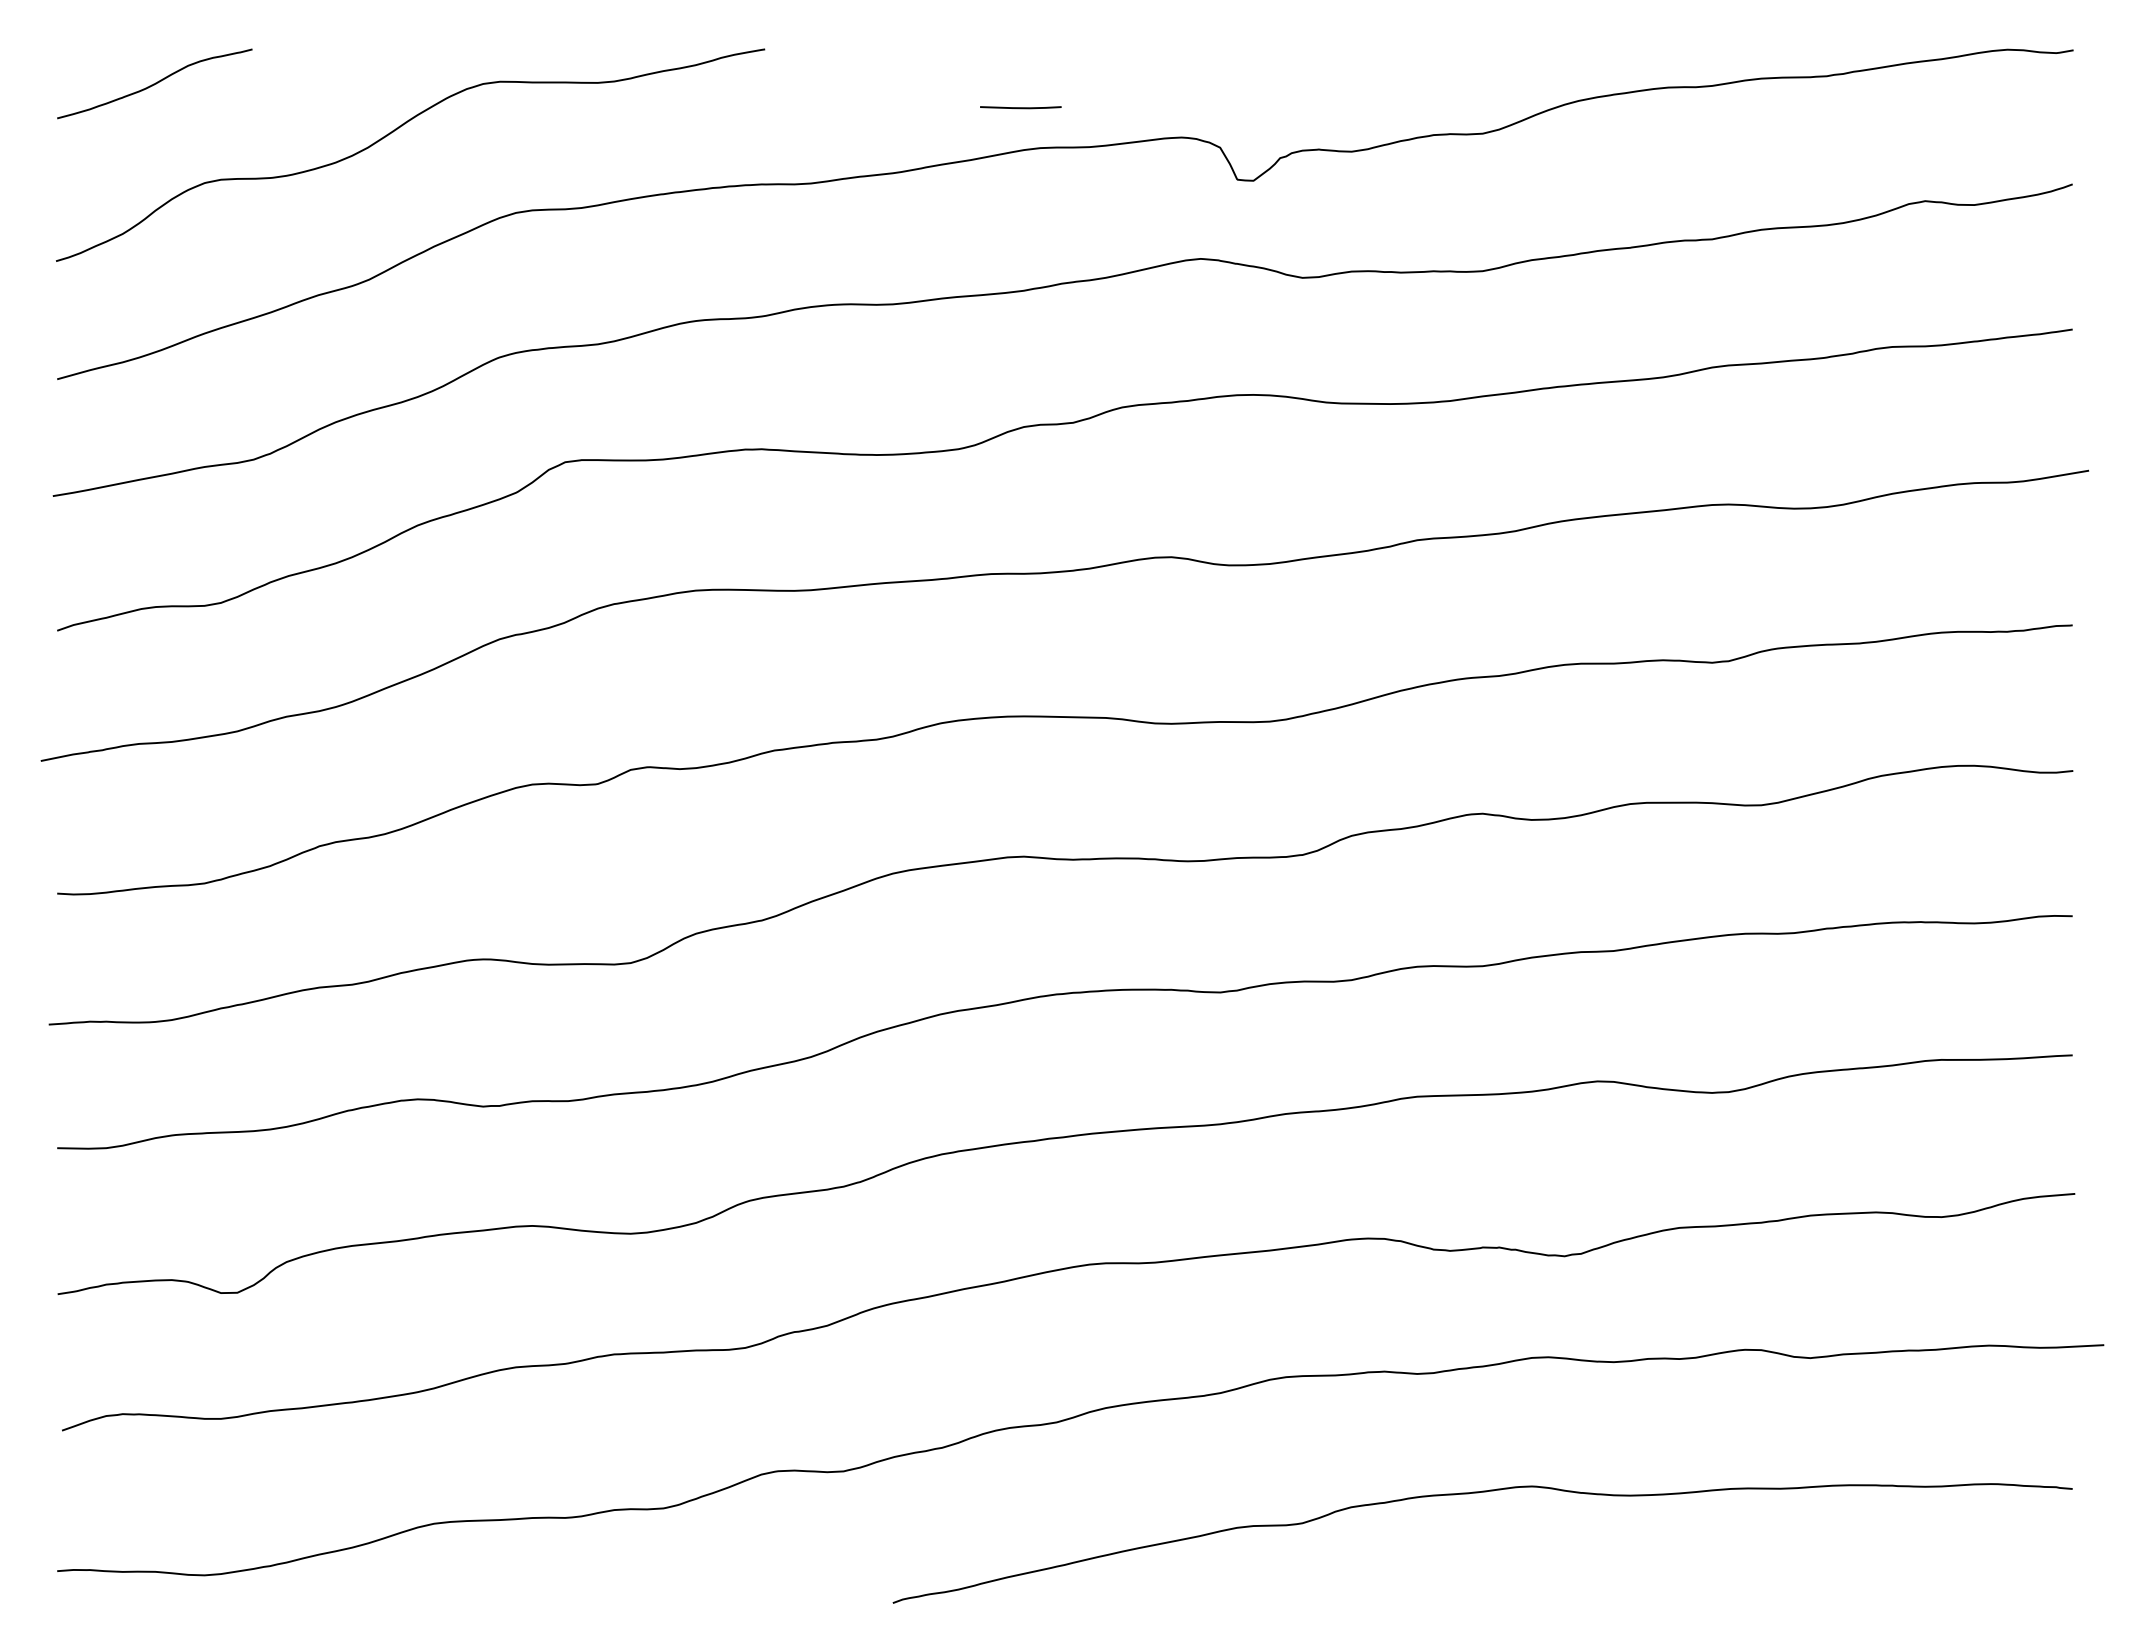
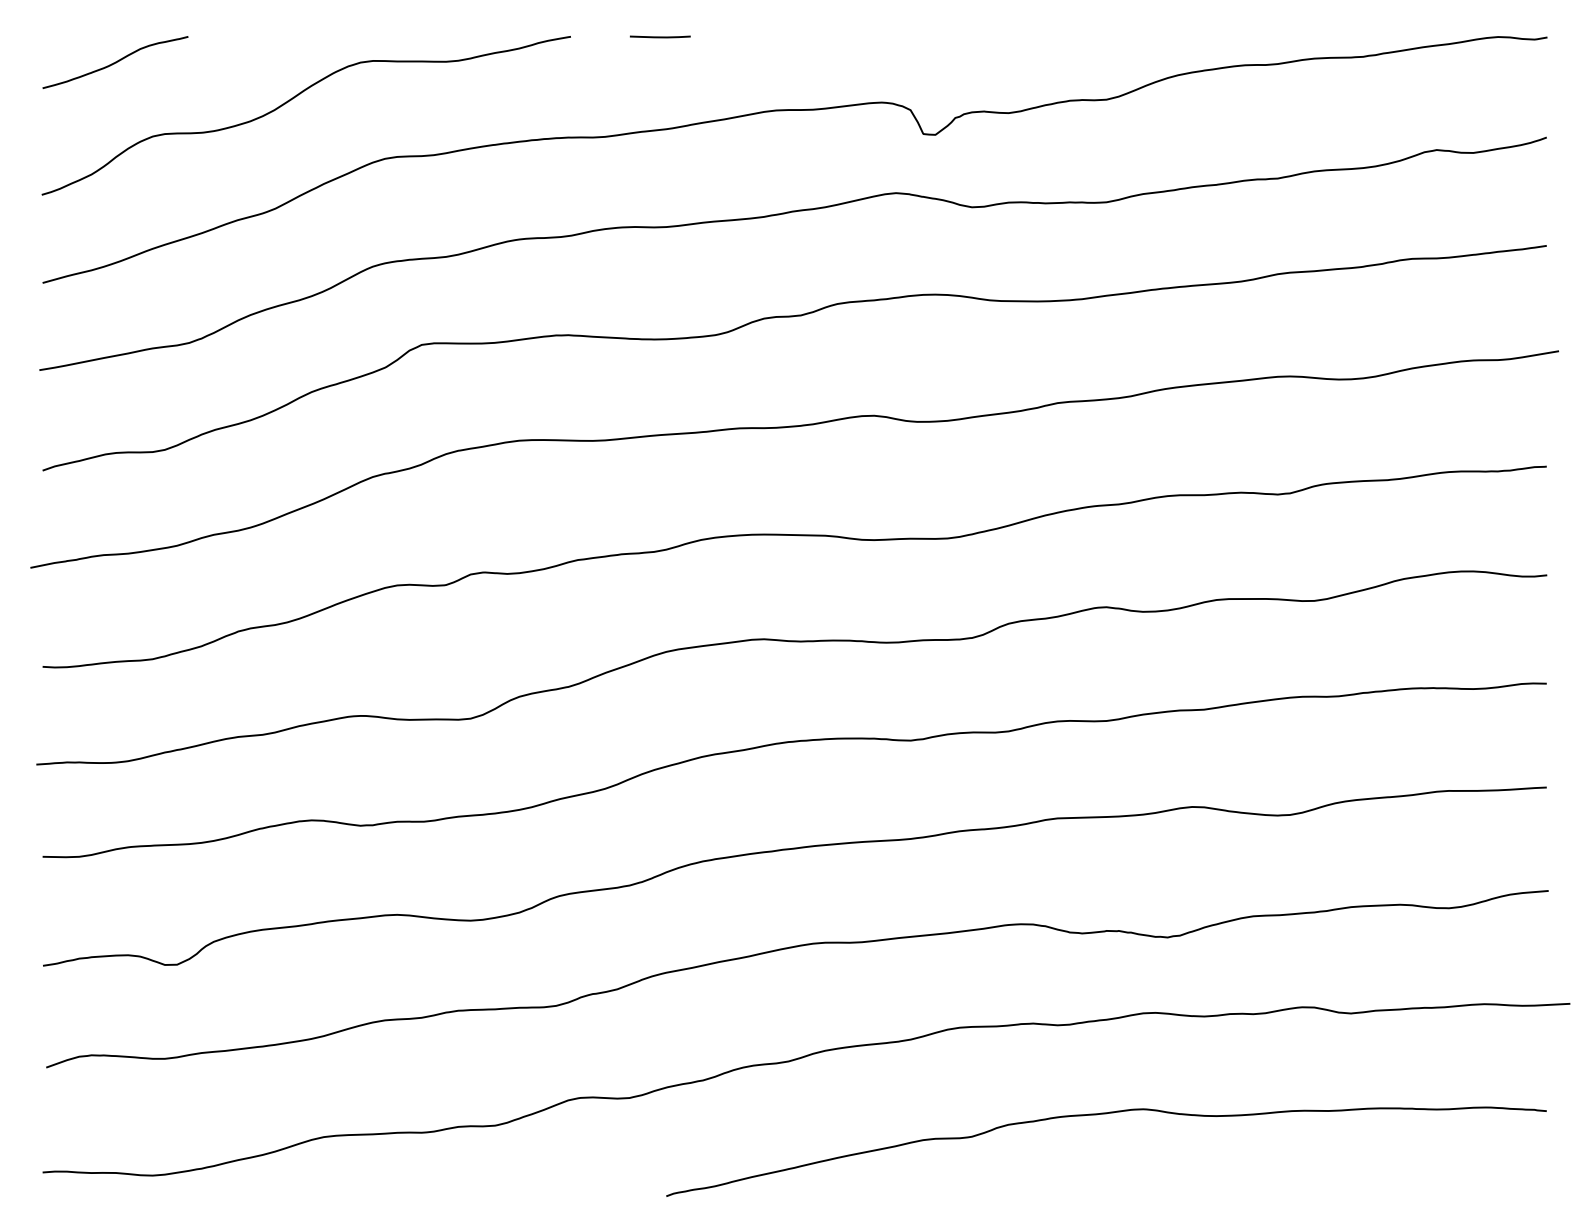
line: (1020, 107) -> (660, 36), moved

